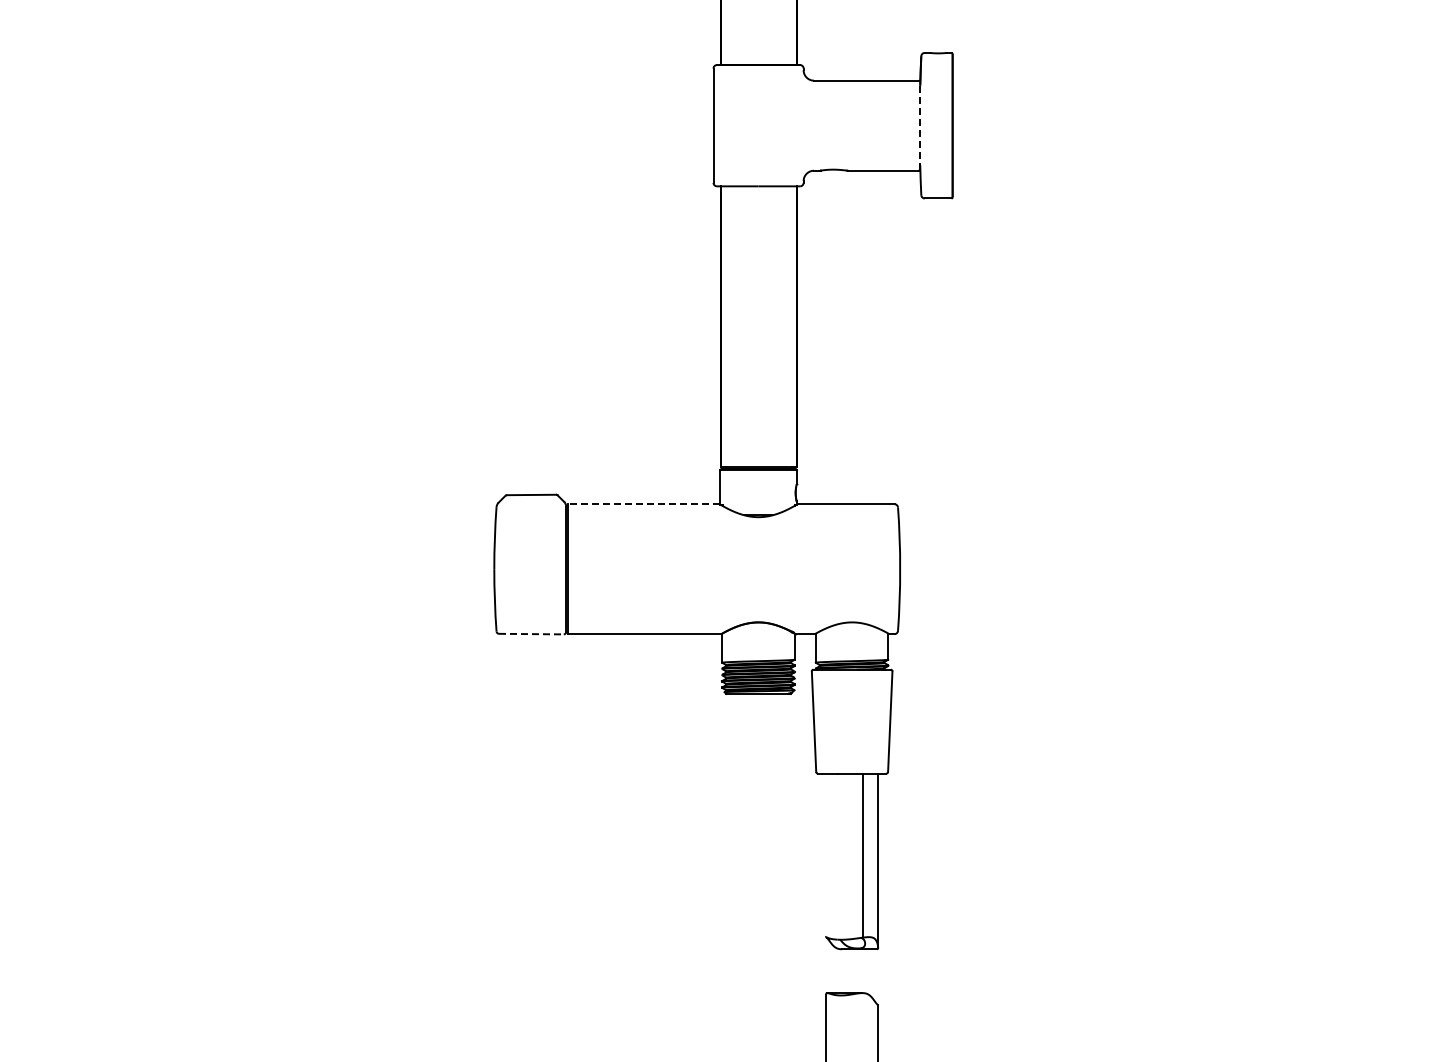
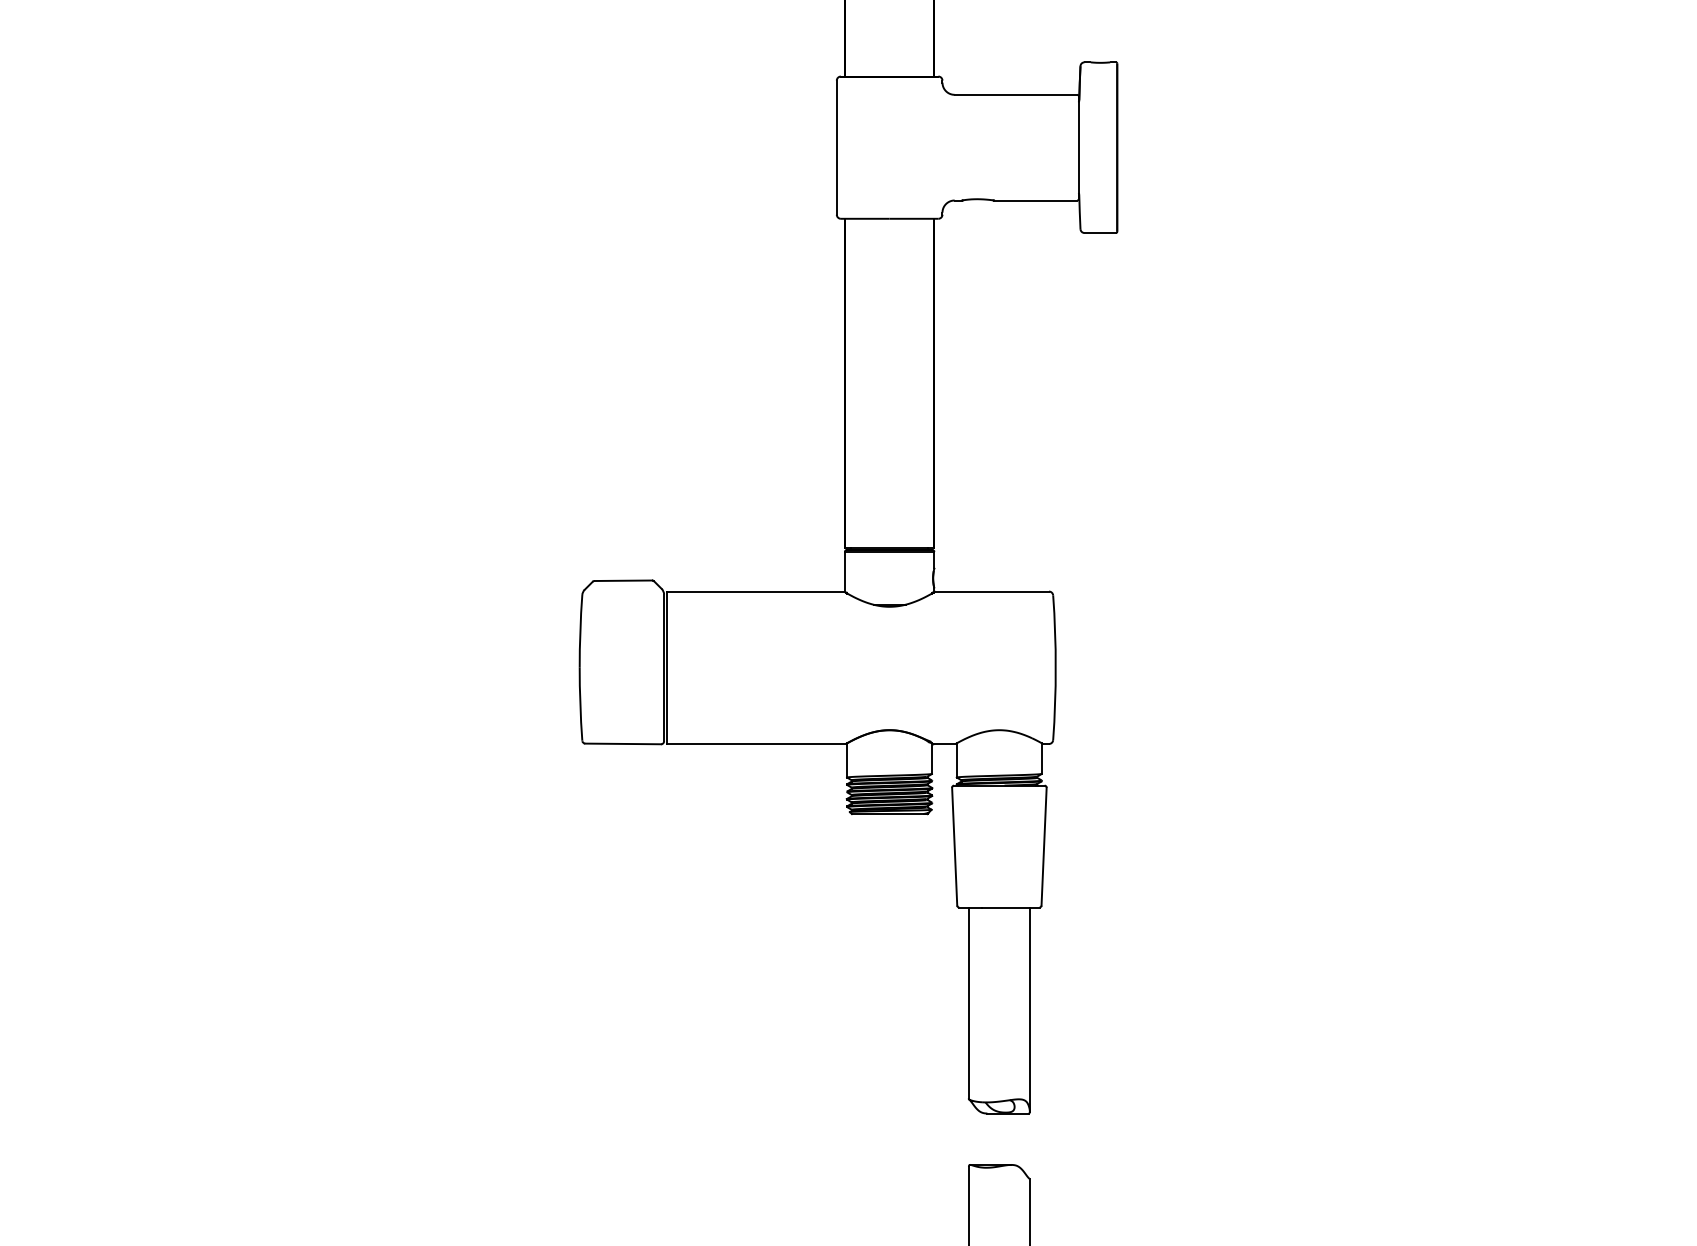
line: (919, 125) -> (1078, 147), dashed -> solid
line: (643, 504) -> (754, 591), dashed -> solid
line: (531, 634) -> (623, 744), dashed -> solid
line: (863, 855) -> (969, 1003), moved

